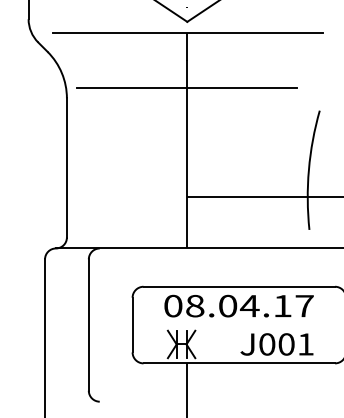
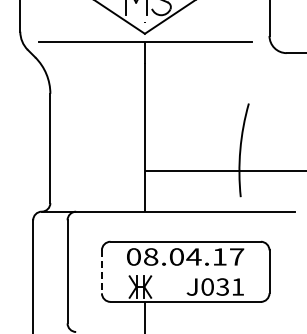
line: (186, 87) -> (144, 85), removed
line: (132, 325) -> (101, 272), solid -> dashed
text: (286, 343) -> (222, 286), J001 -> J031

